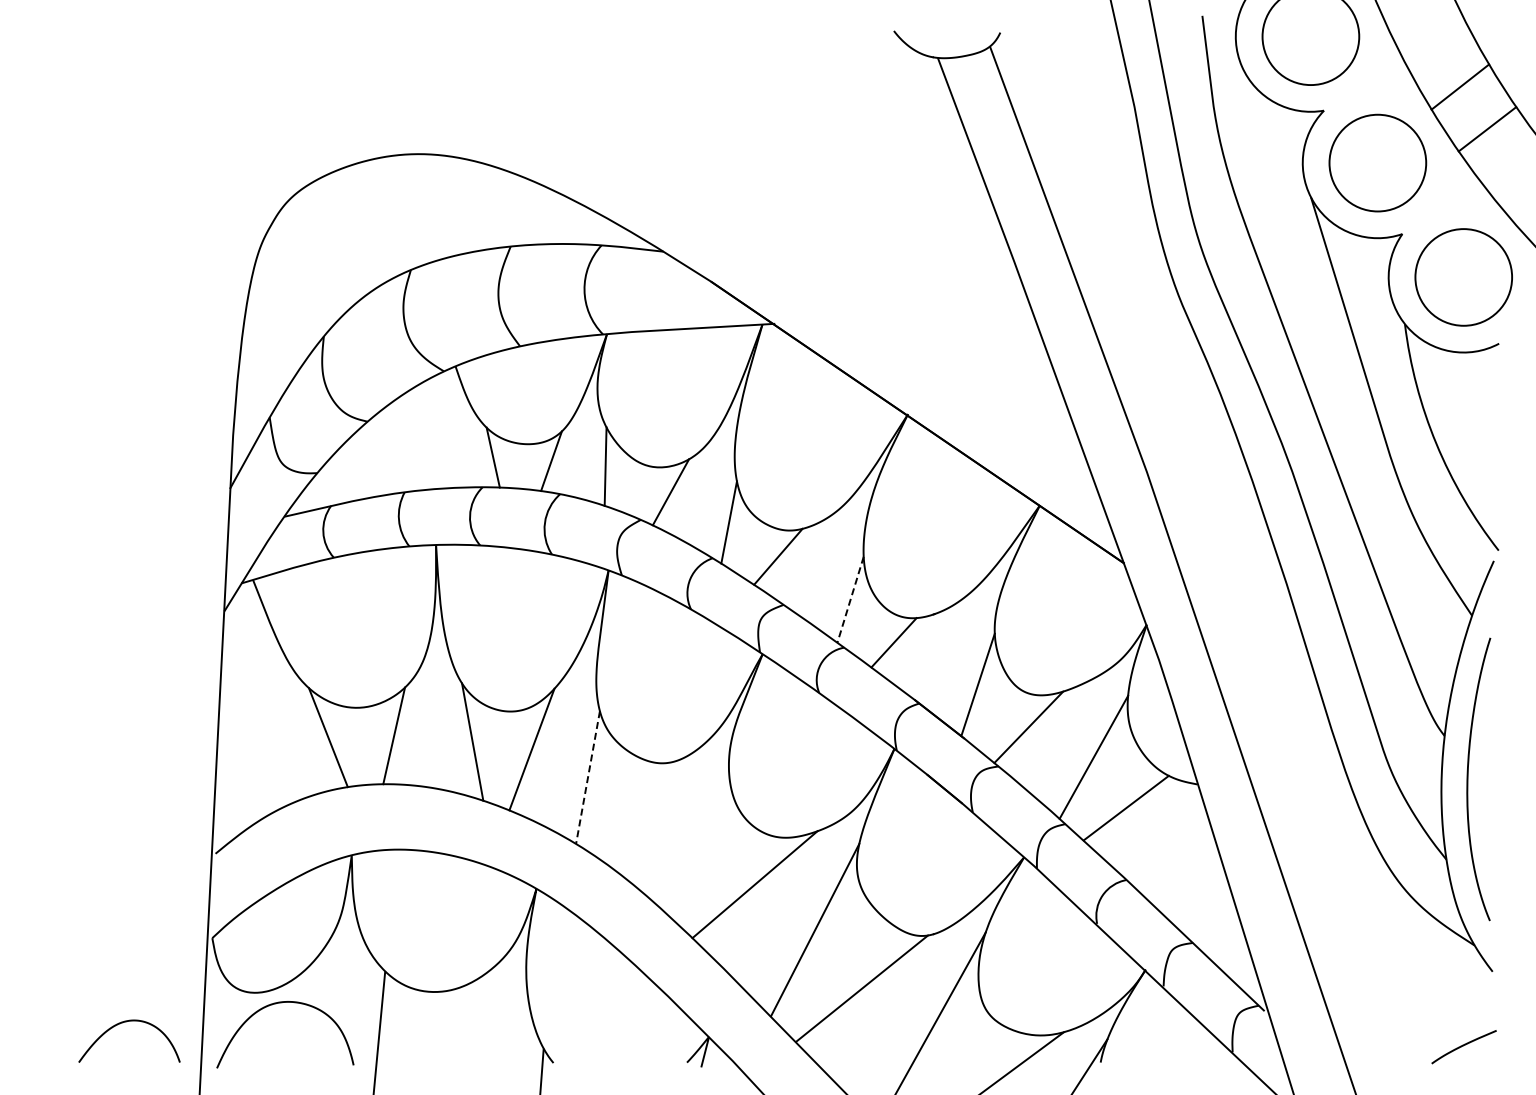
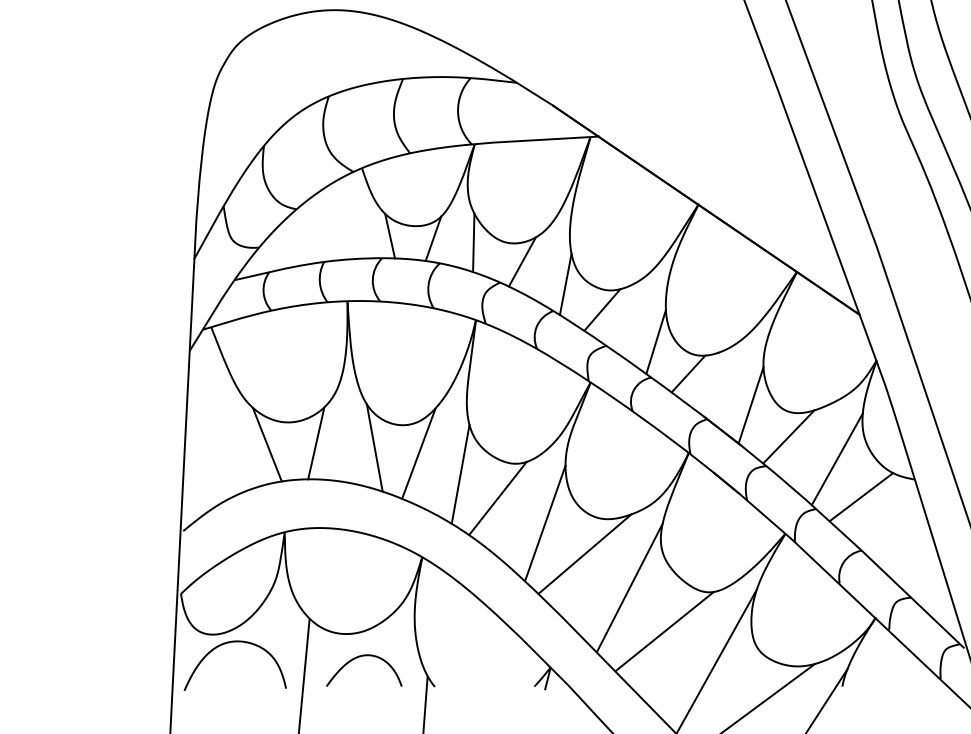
line: (850, 599) -> (656, 341), dashed -> solid
line: (587, 778) -> (460, 475), dashed -> solid
line: (637, 809) -> (497, 498), added
line: (701, 843) -> (545, 523), added
curve: (126, 1022) -> (361, 656), moved

